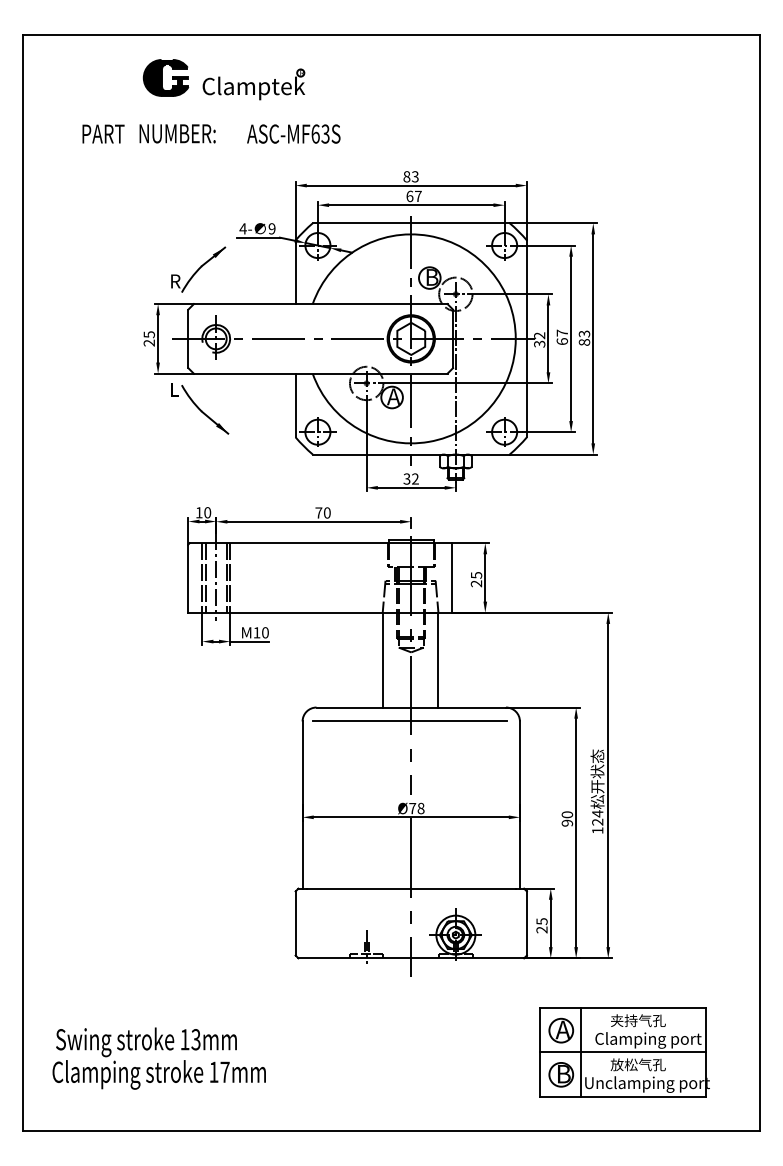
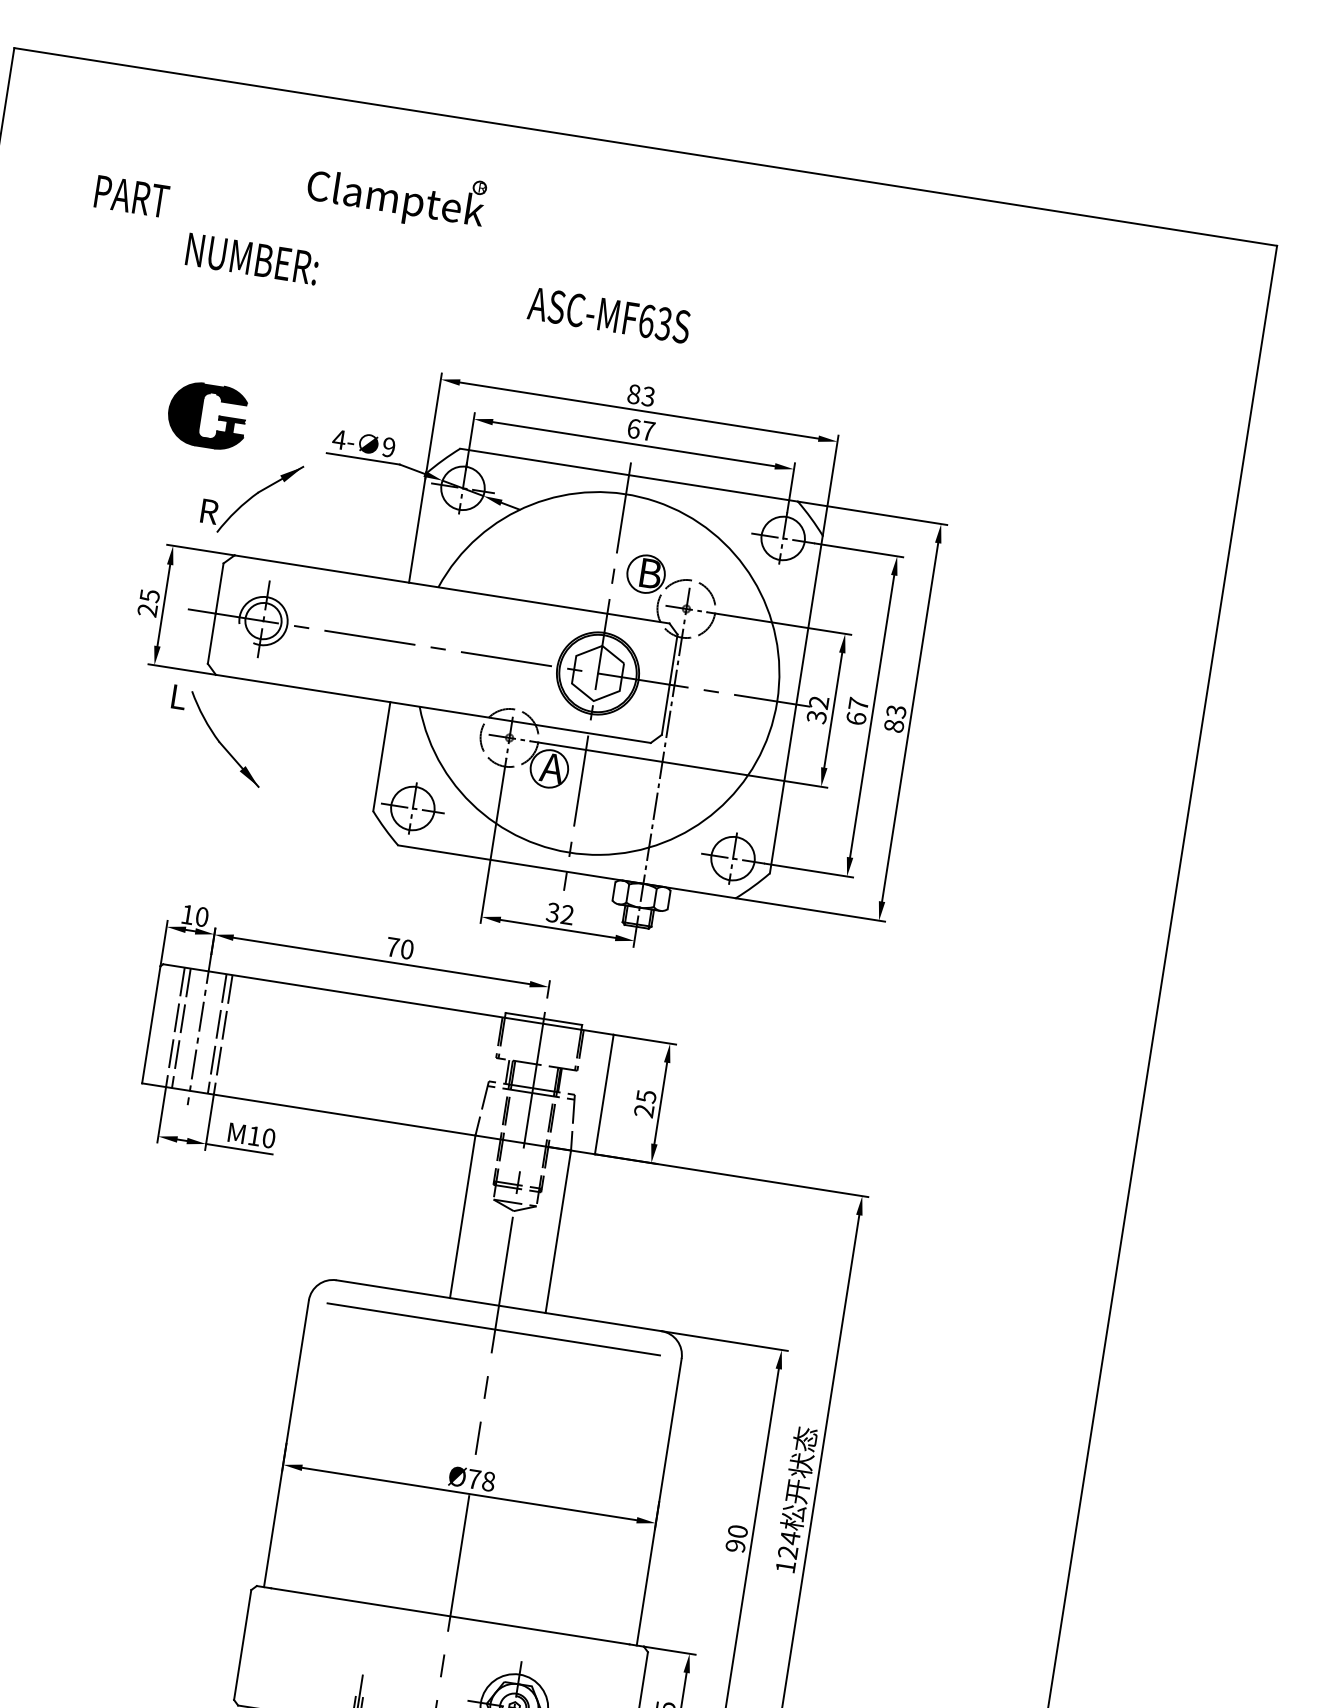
part: (165, 77) -> (206, 414), moved
text: (103, 133) -> (132, 195), moved
text: (293, 133) -> (608, 314), moved

